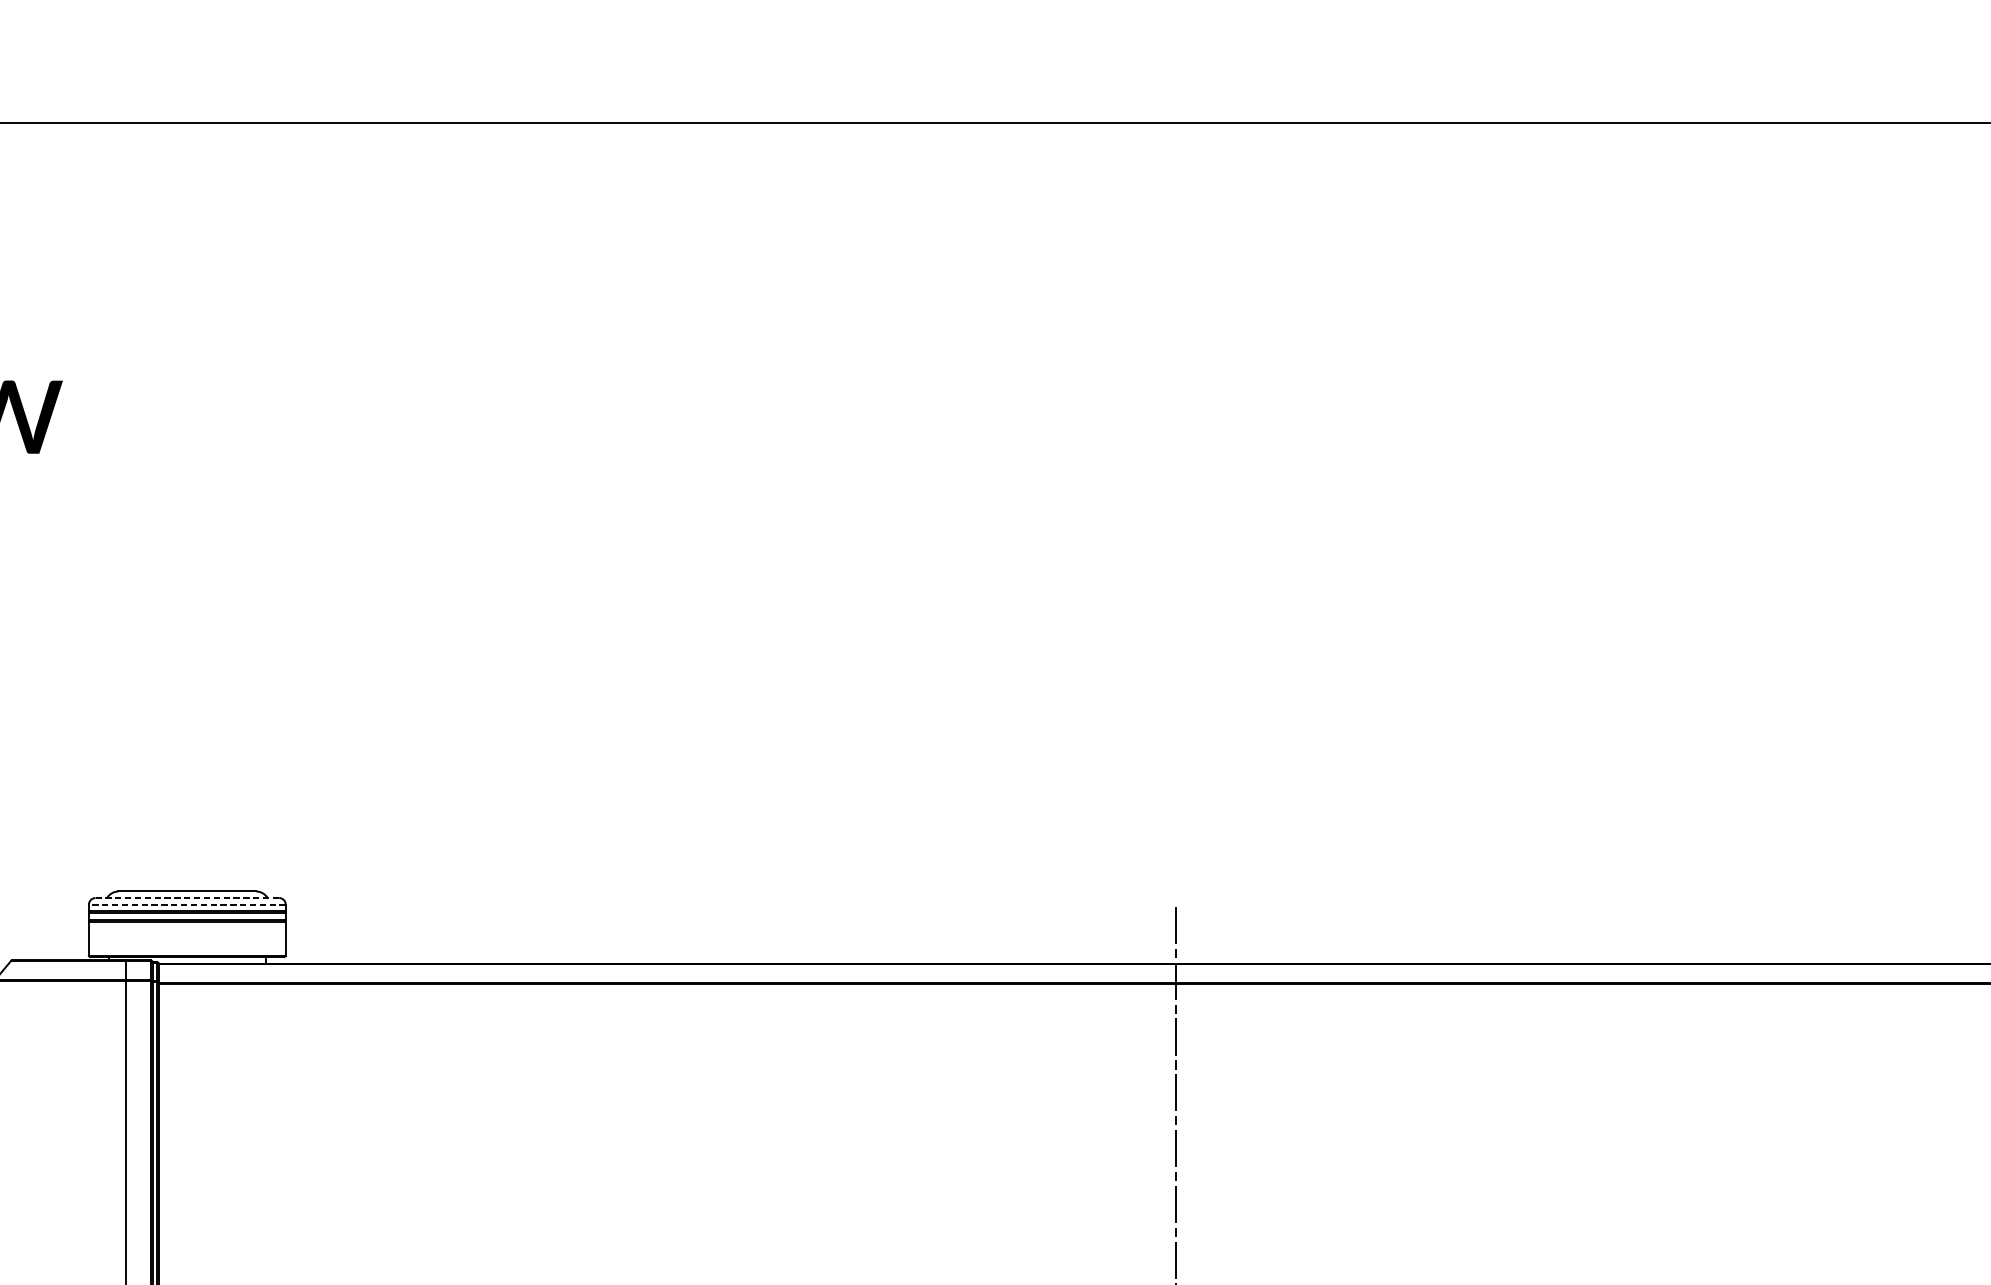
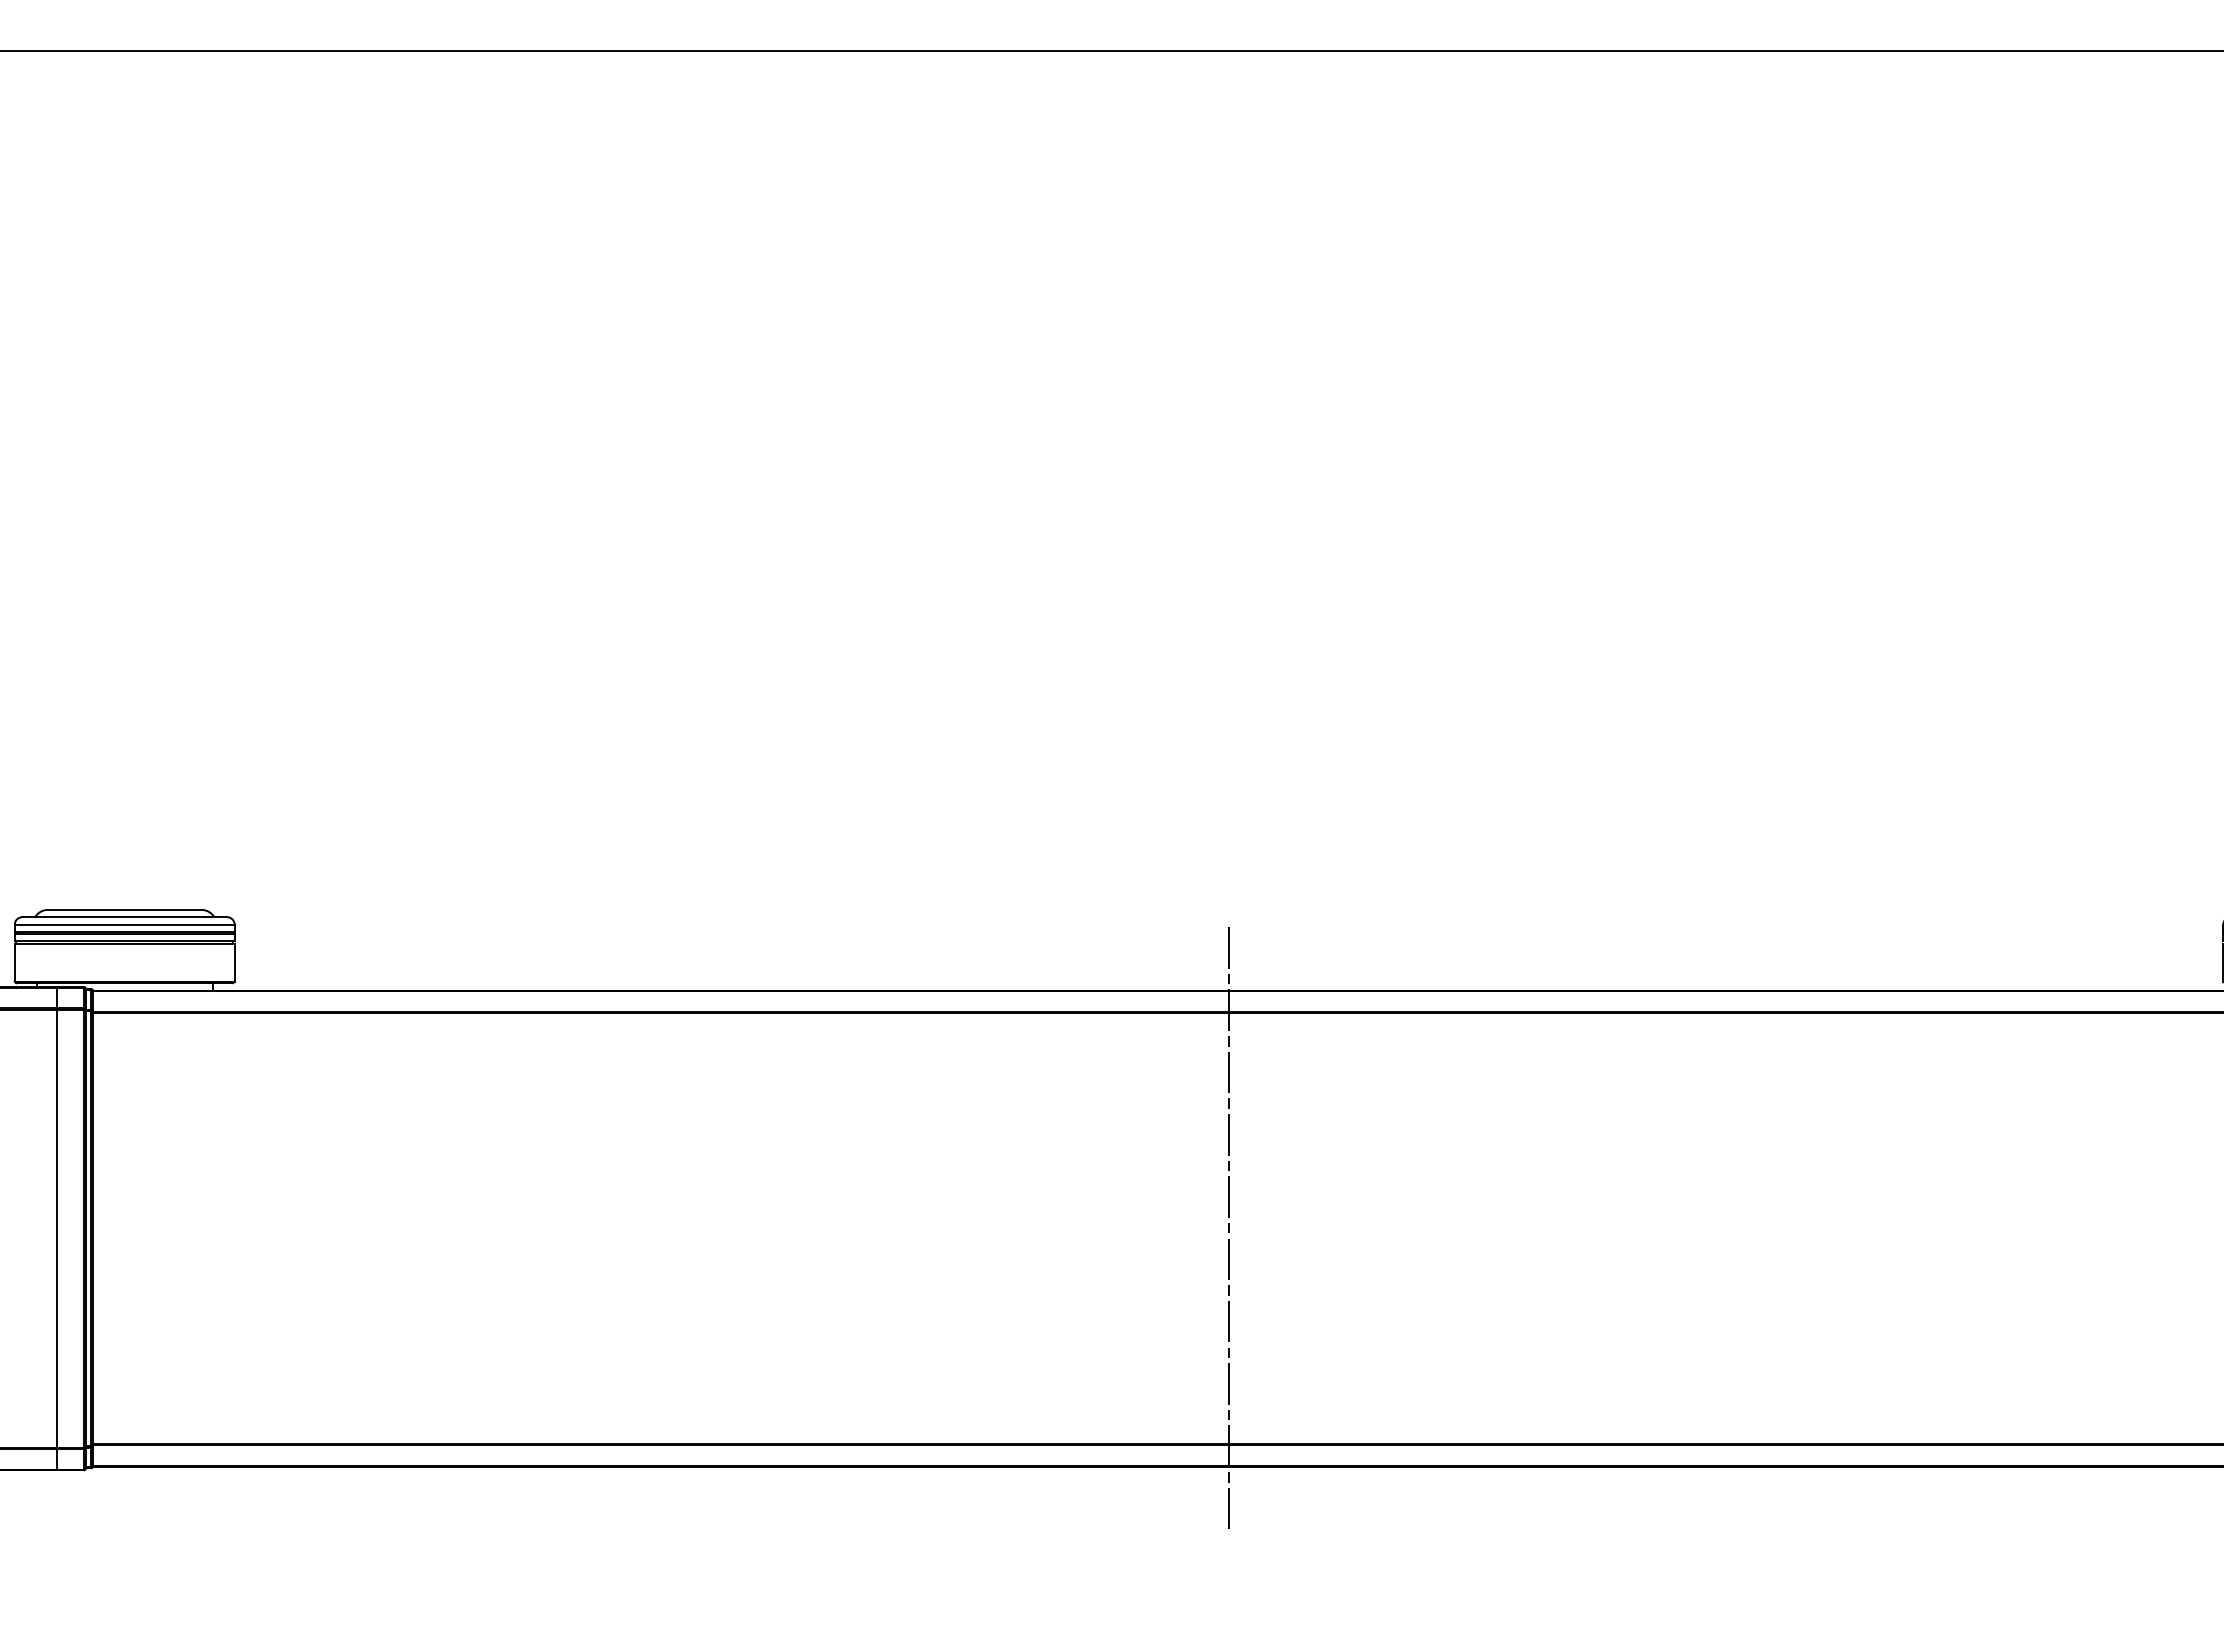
line: (187, 898) -> (124, 917), dashed -> solid
line: (187, 904) -> (124, 924), dashed -> solid

